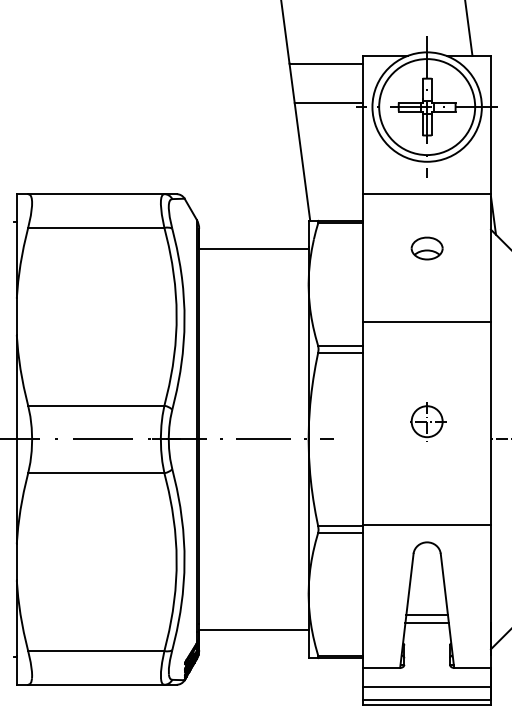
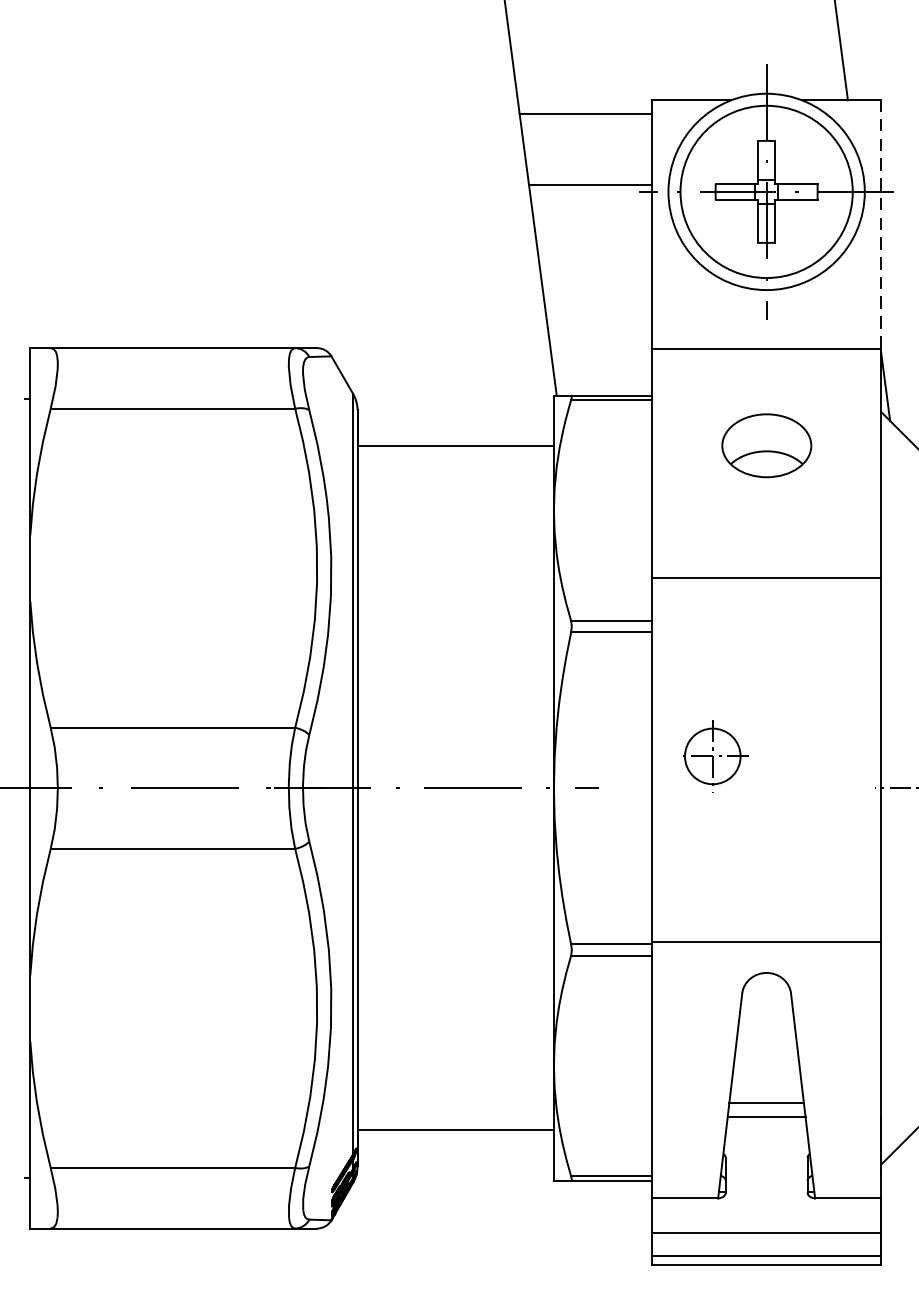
line: (491, 124) -> (882, 223), solid -> dashed
part: (426, 248) -> (765, 445), size x1.6
part: (428, 421) -> (715, 756), moved

